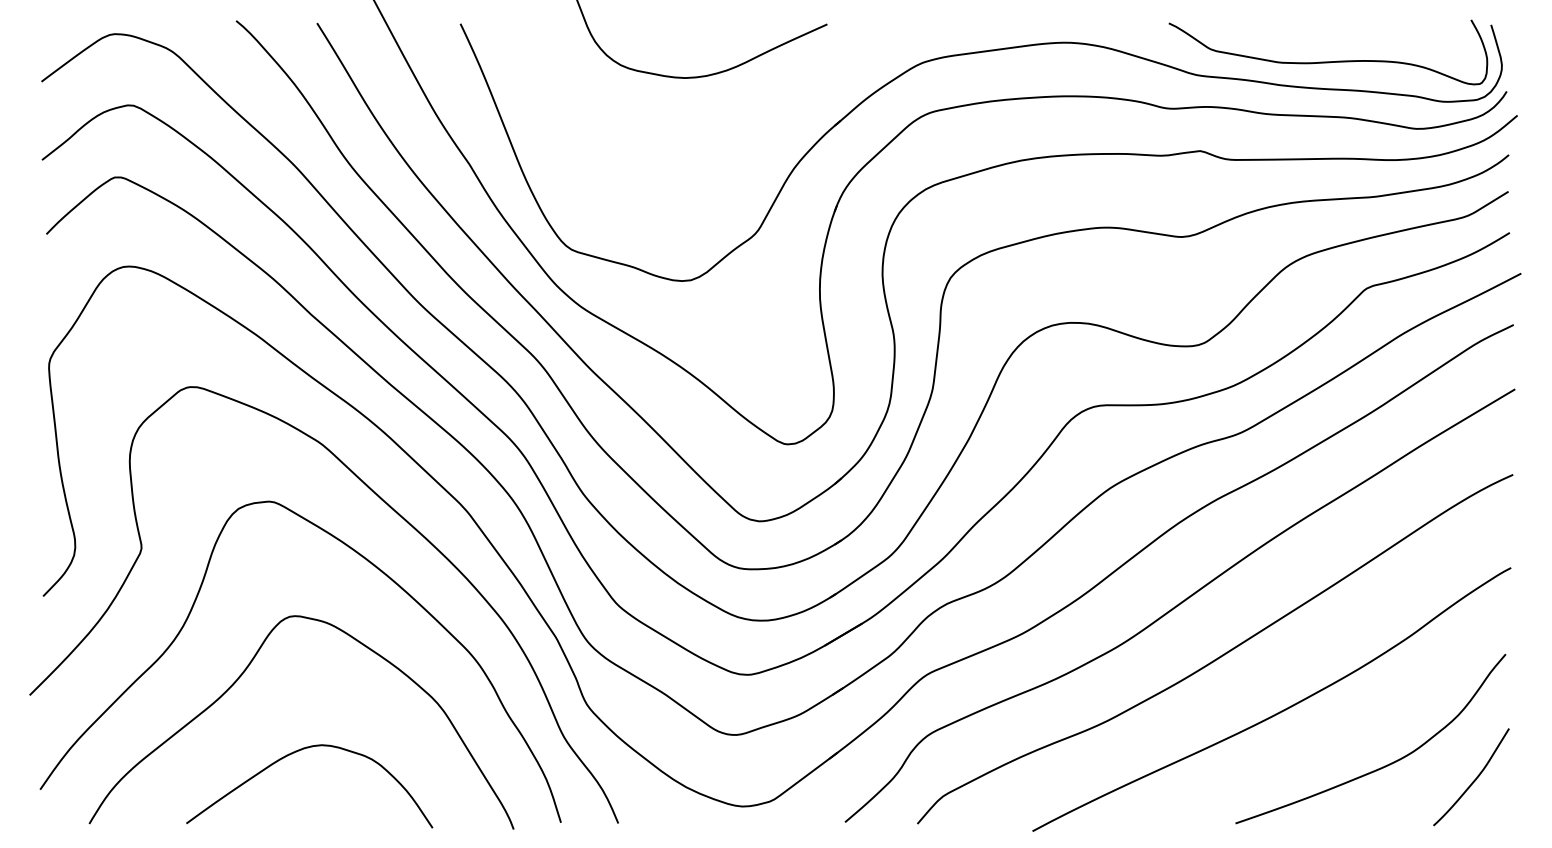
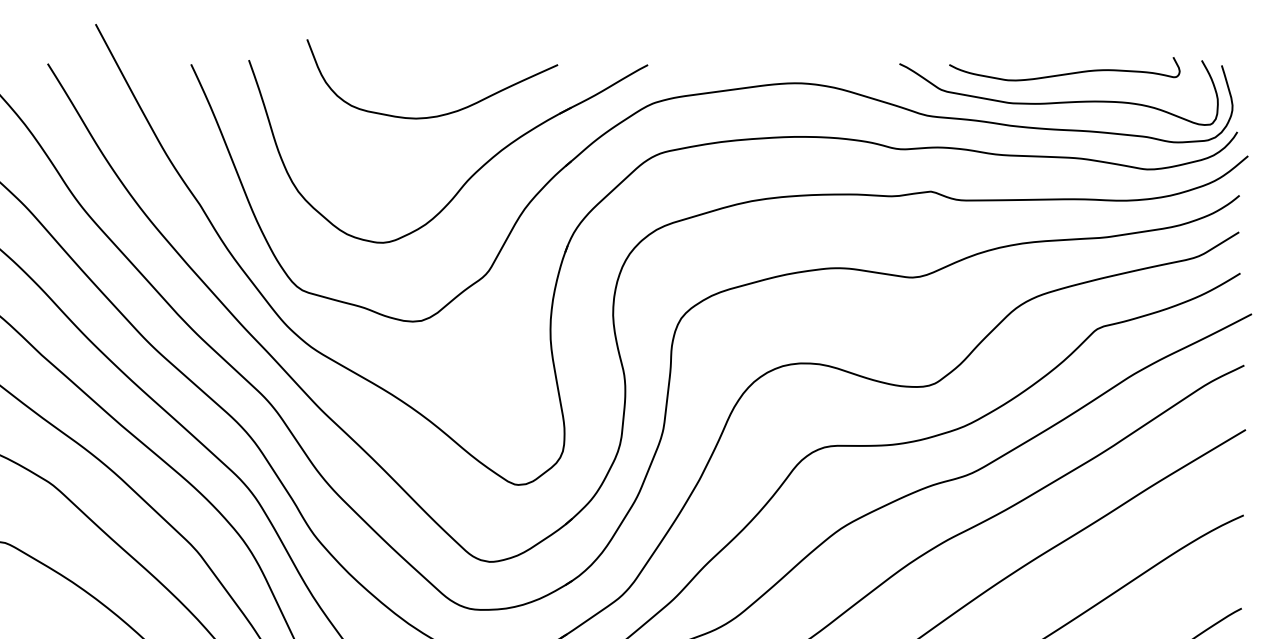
curve: (1335, 32) -> (1066, 73), added
part: (741, 134) -> (472, 175), added

